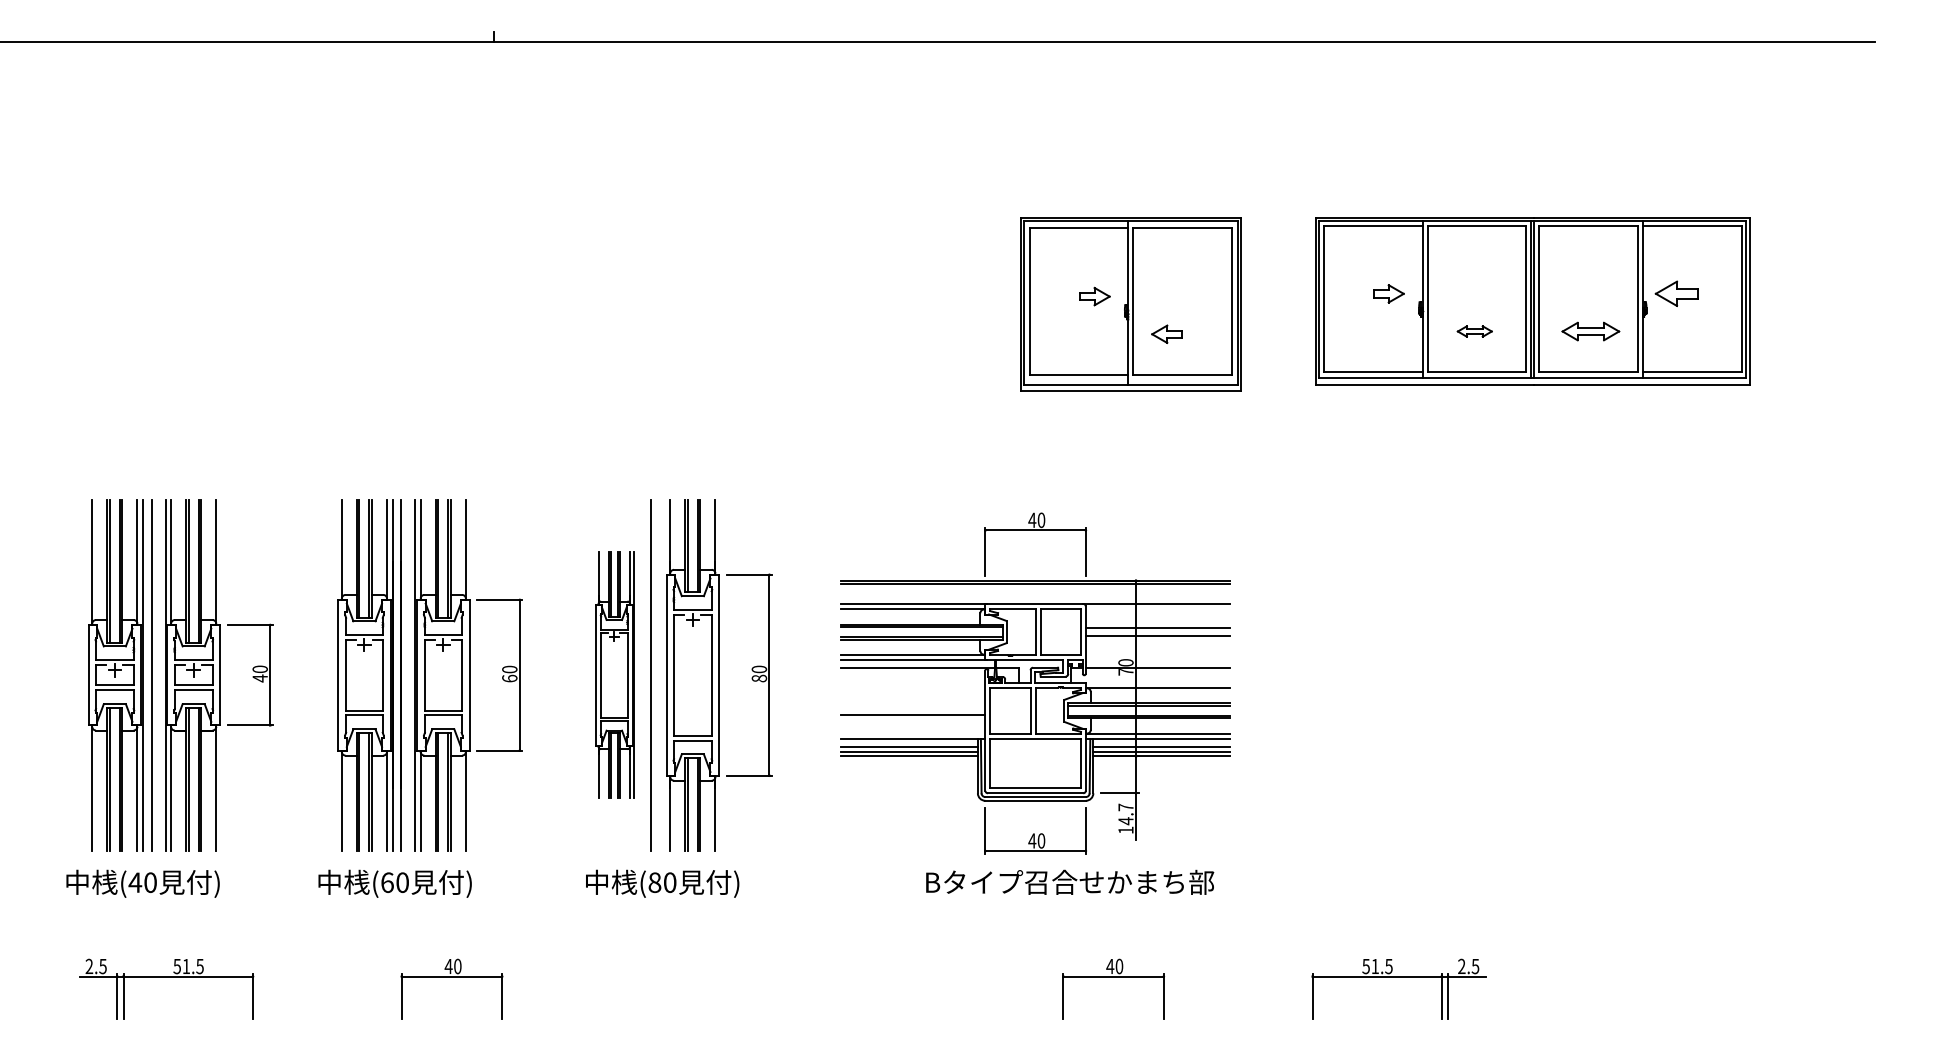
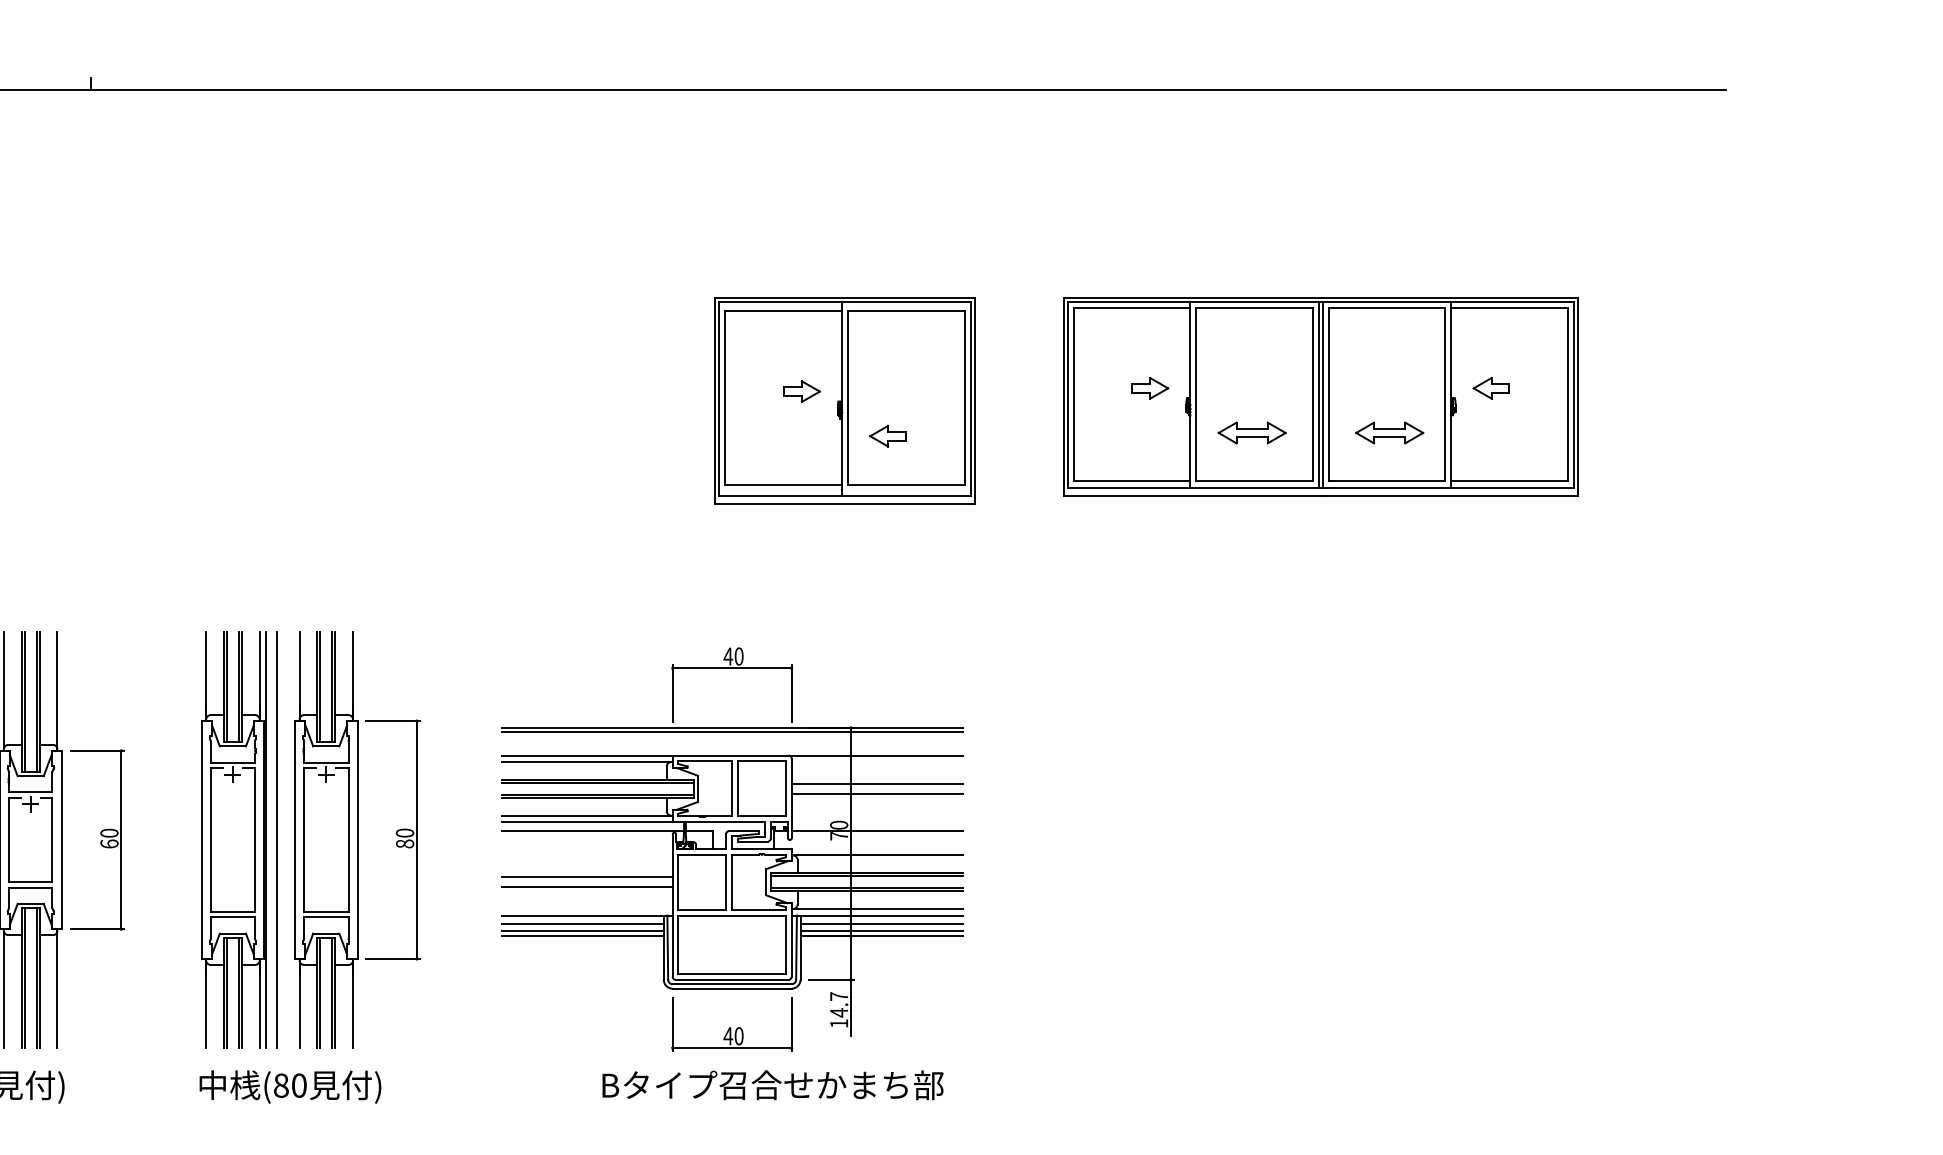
part: (1676, 293) -> (1491, 387), size x0.71
part: (1474, 331) -> (1251, 432), size x1.67
part: (614, 675) -> (233, 840), size x1.43
line: (913, 706) -> (587, 877), added

